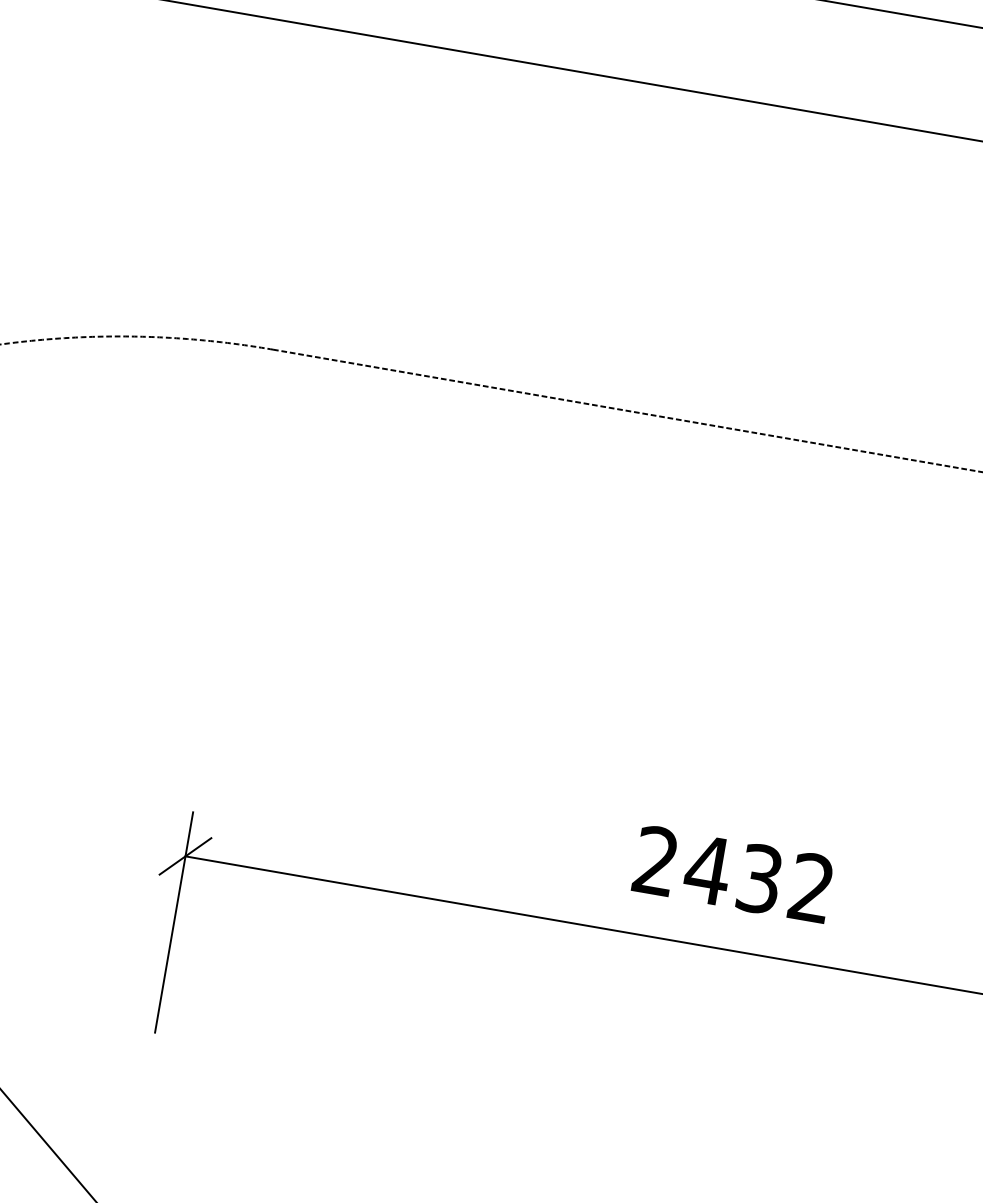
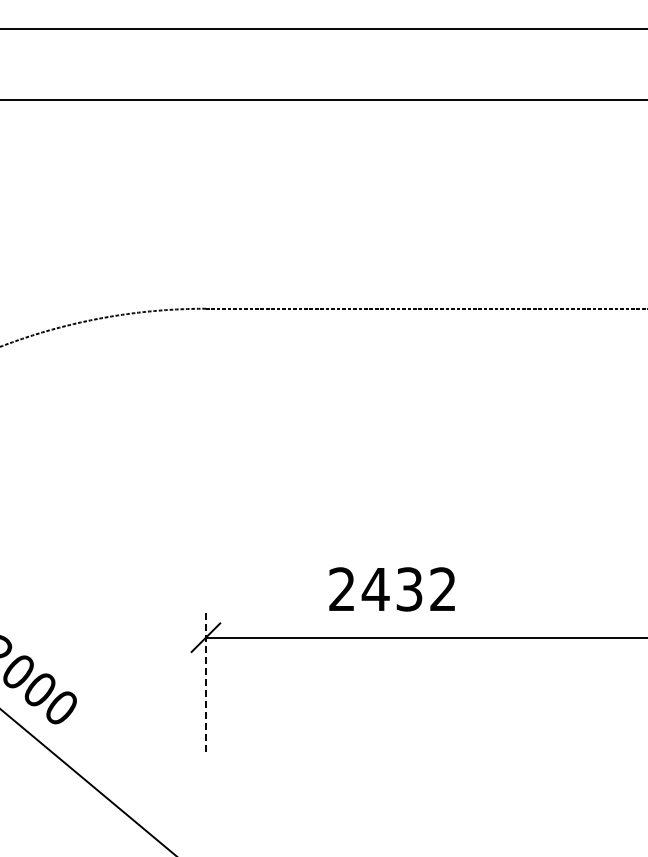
text: (732, 874) -> (391, 589), moved
line: (173, 922) -> (205, 680), solid -> dashed

